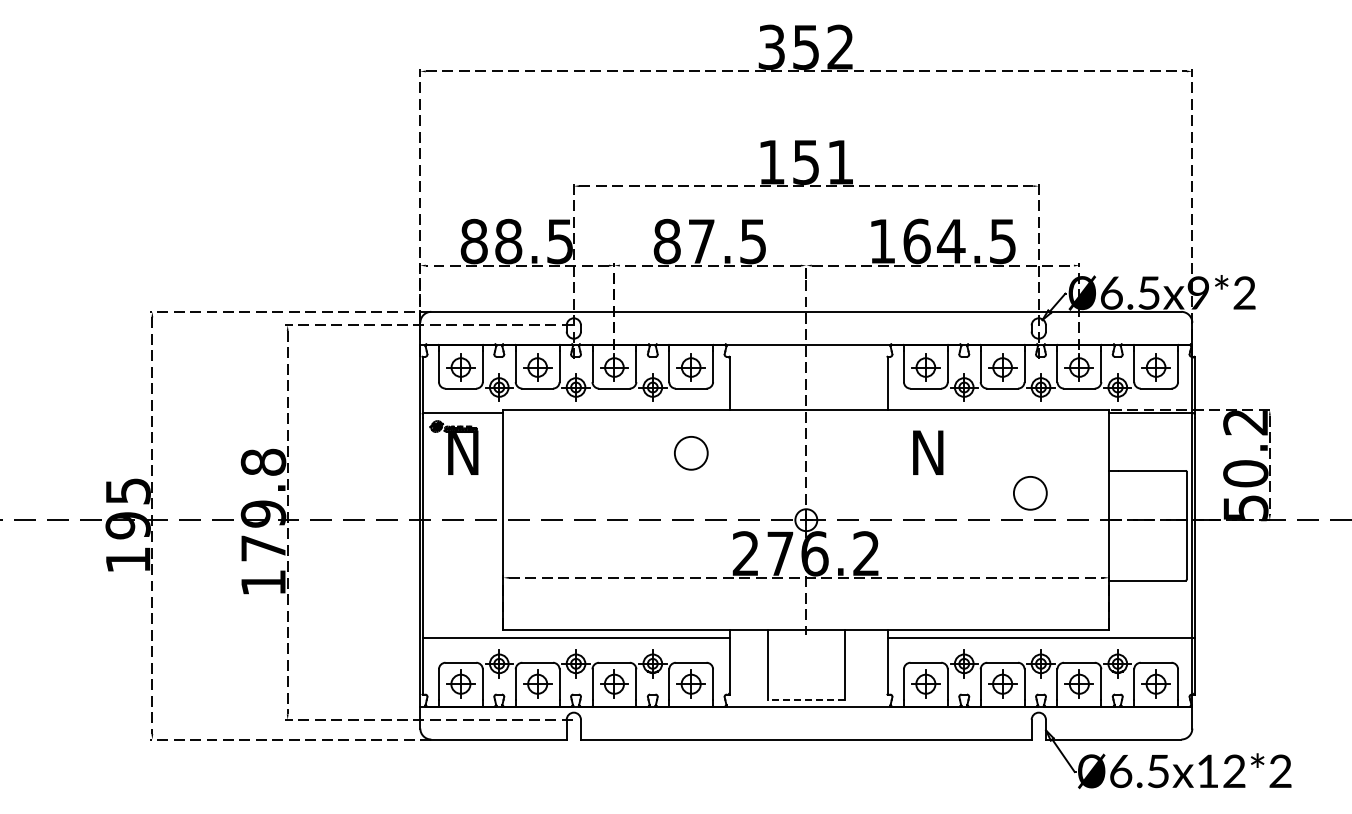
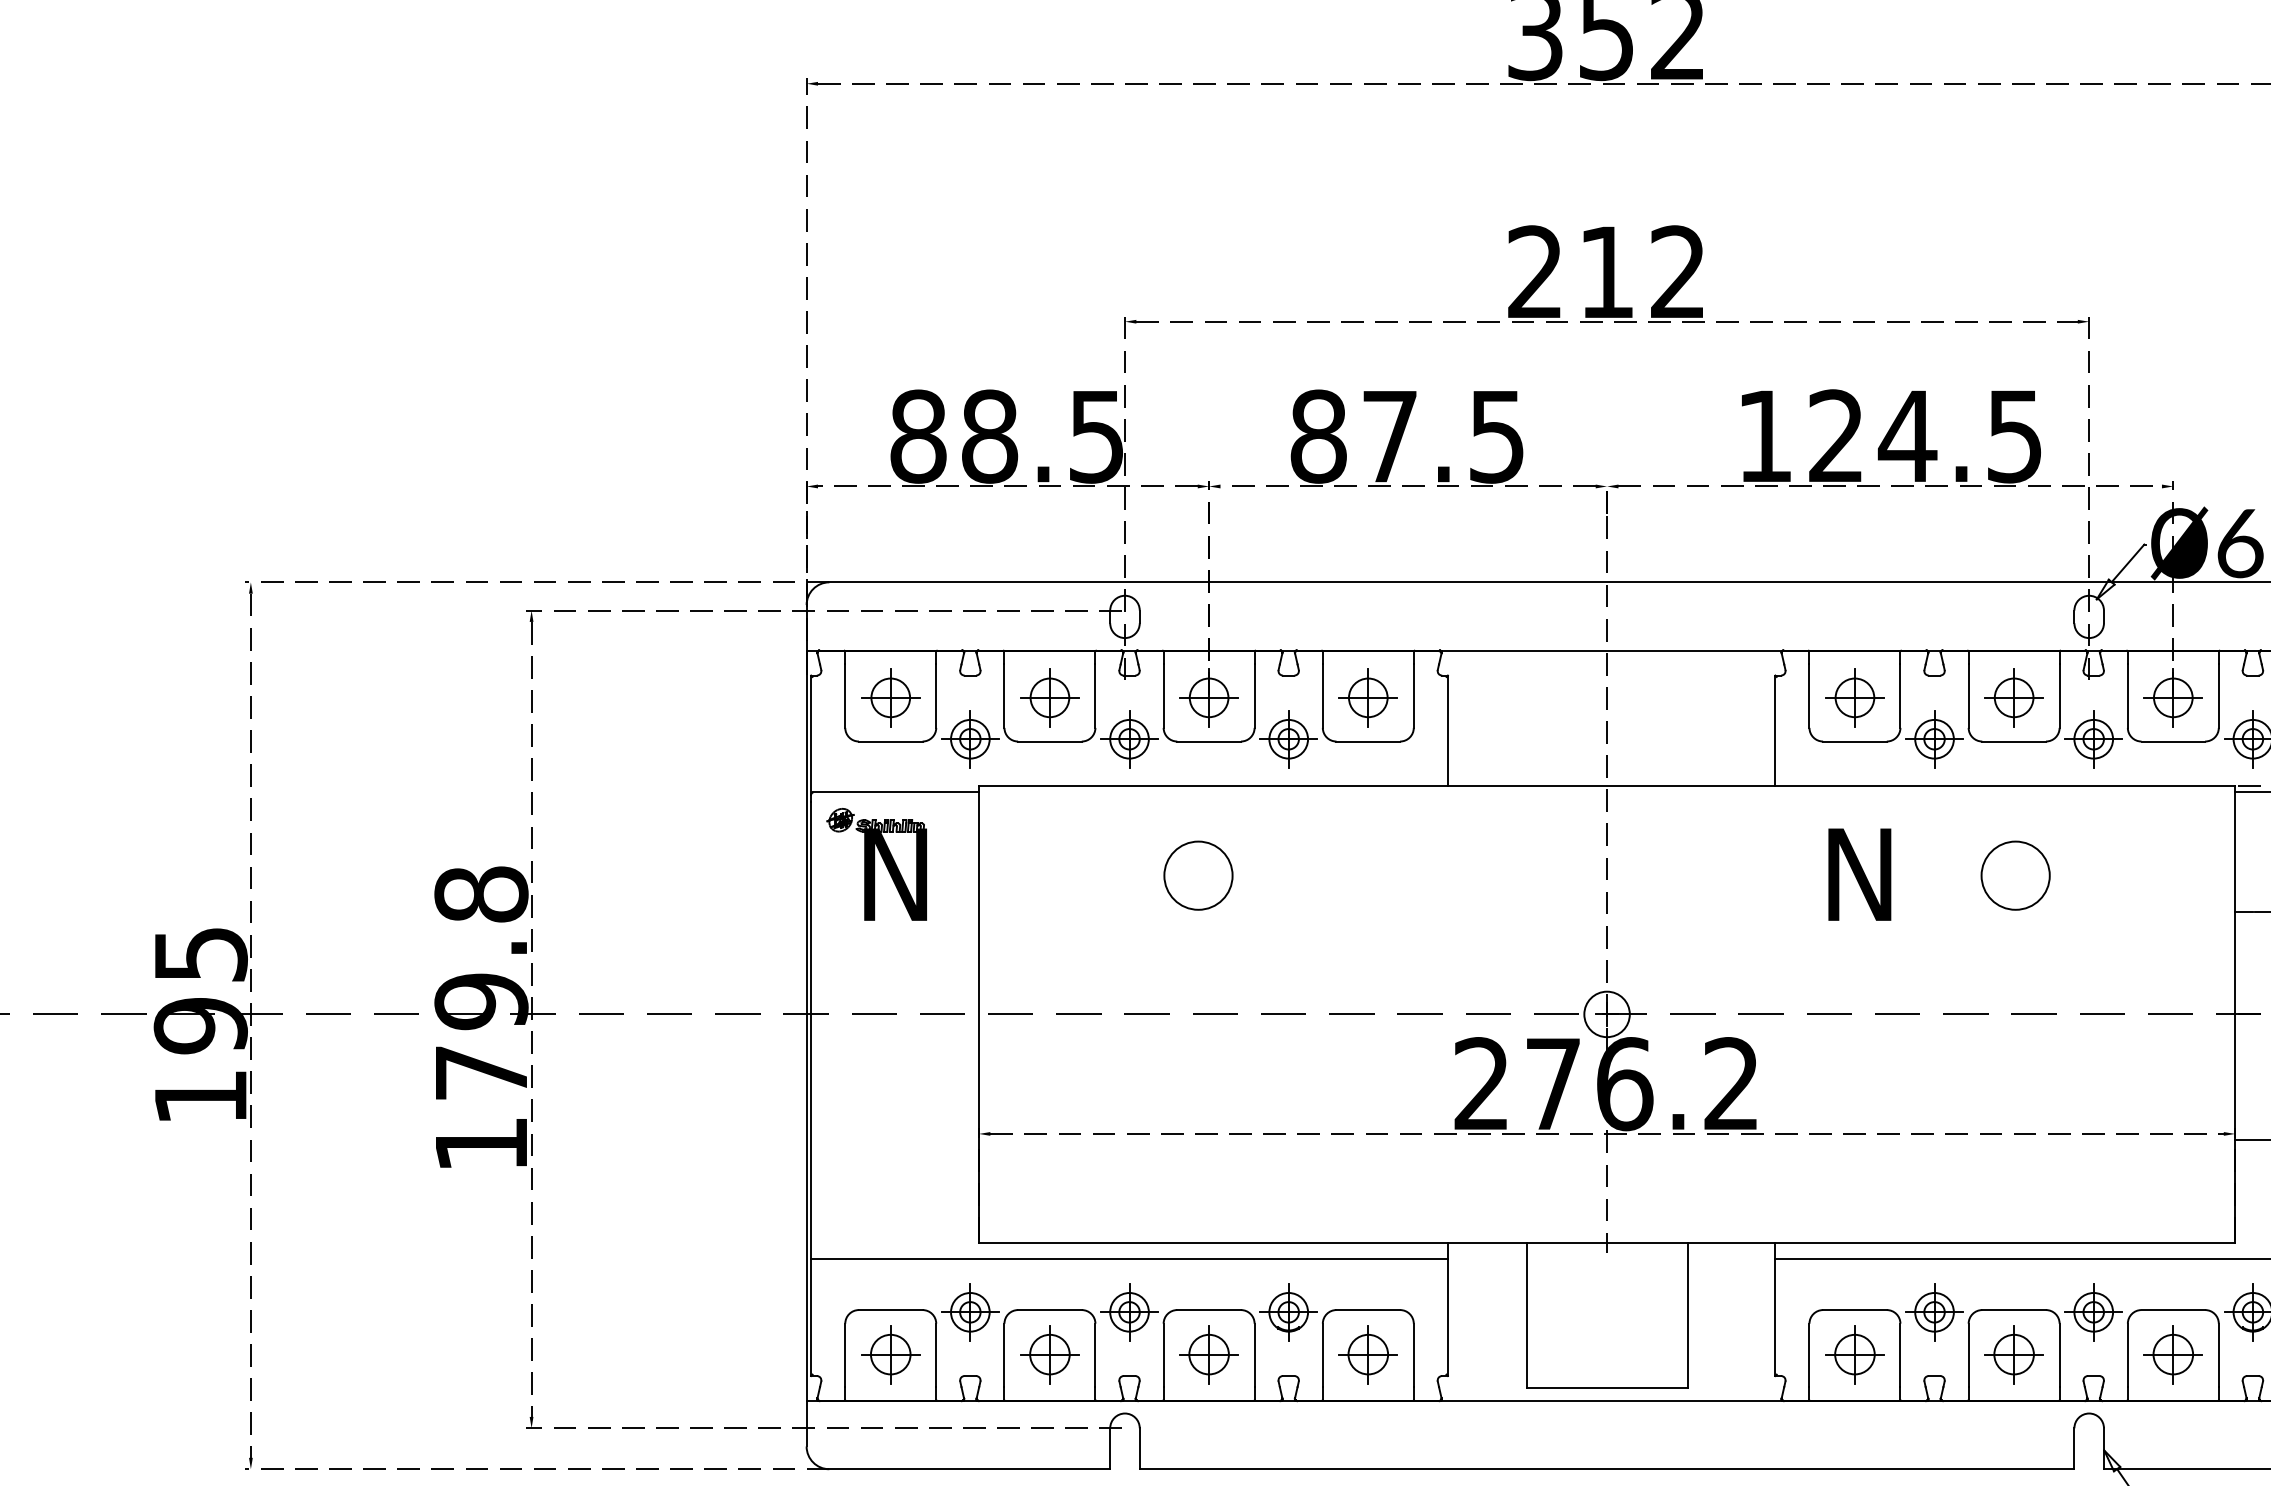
text: (805, 162) -> (1605, 272), 151 -> 212
text: (916, 241) -> (1835, 436), 164.5 -> 124.5
circle: (691, 453) -> (1198, 876), moved
circle: (1030, 493) -> (2015, 876), moved
line: (806, 700) -> (1607, 1388), dashed -> solid

